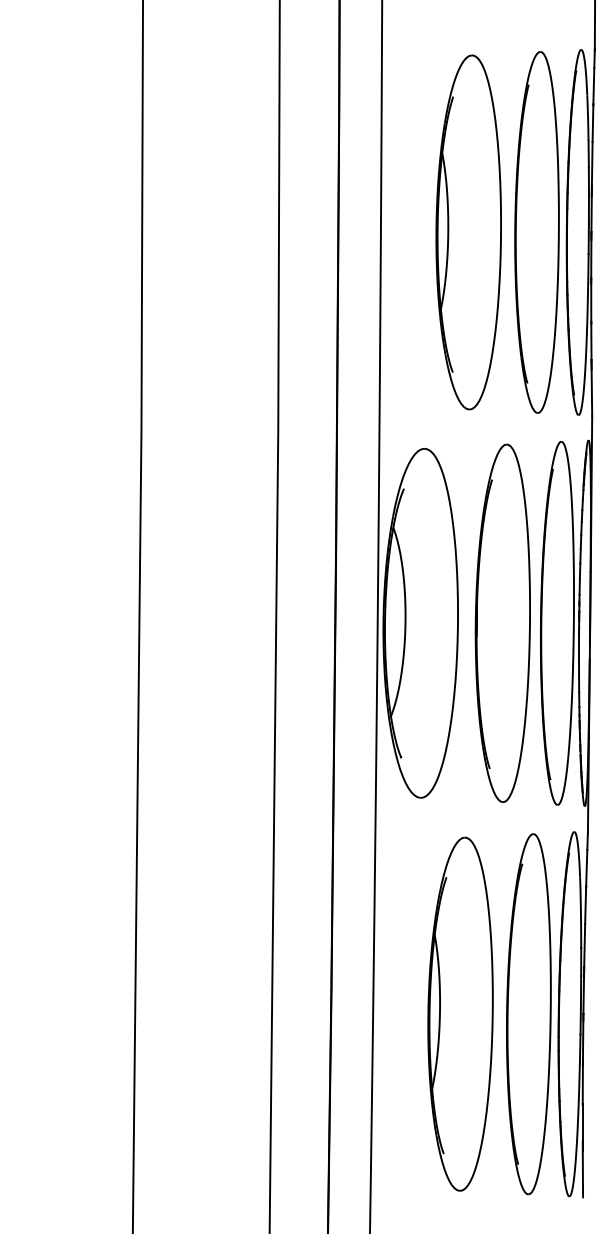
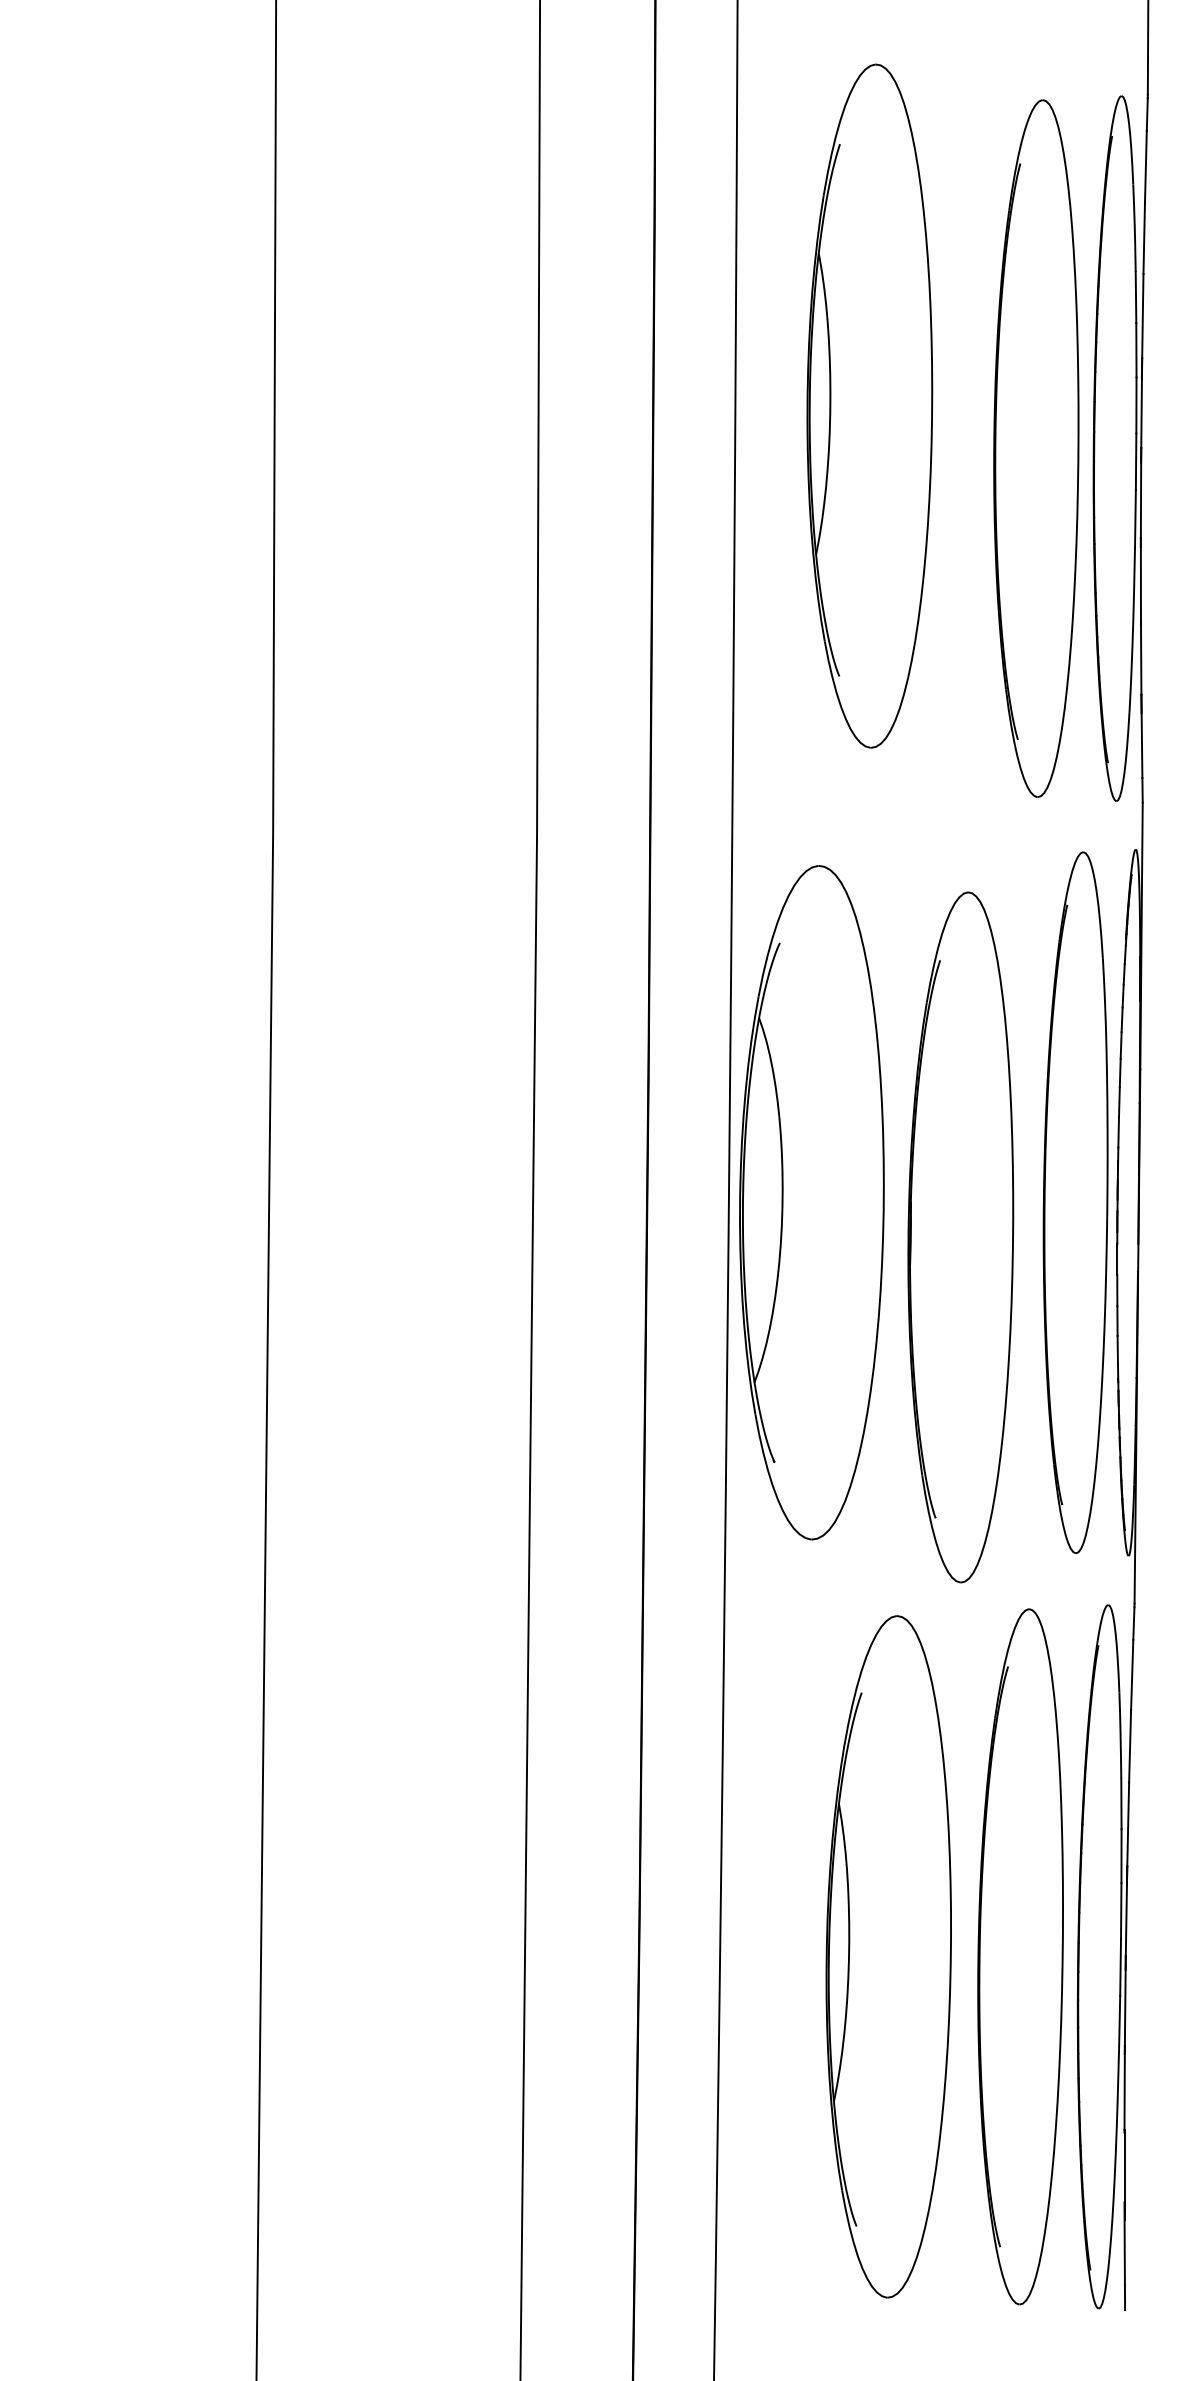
part: (468, 232) -> (869, 406), moved
part: (502, 622) -> (960, 1235), moved

